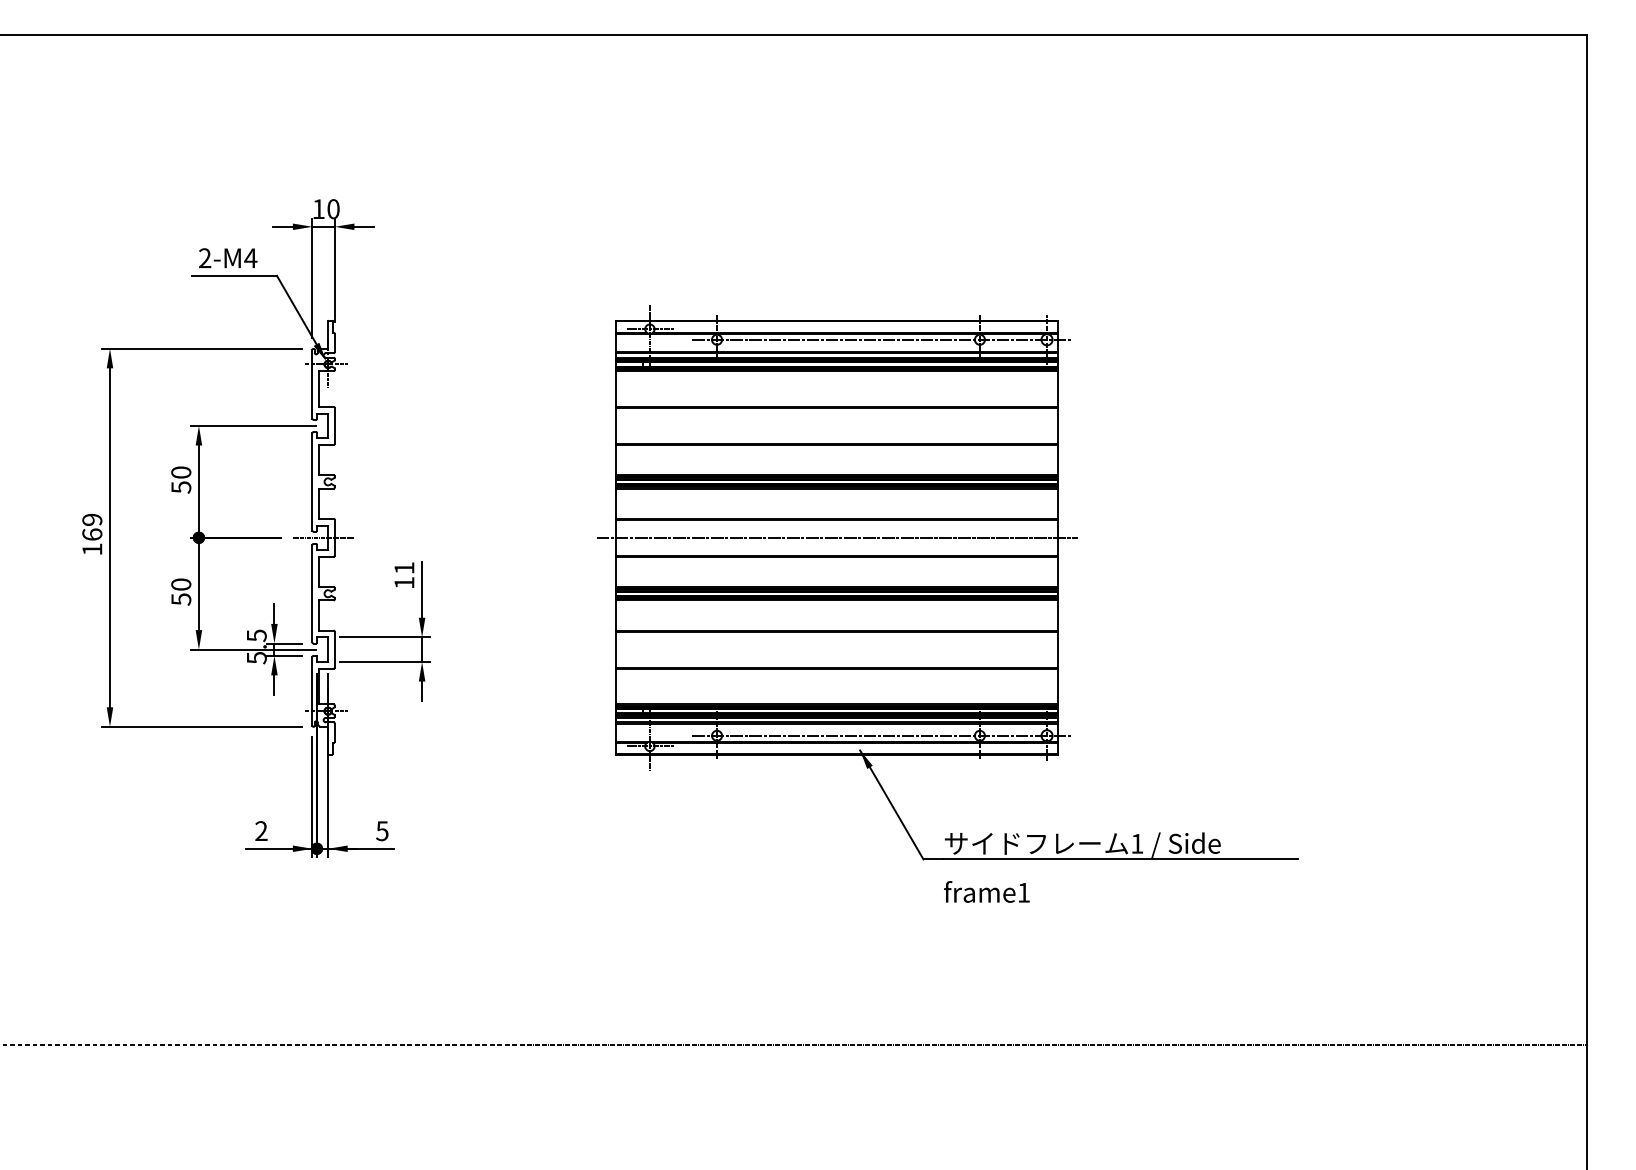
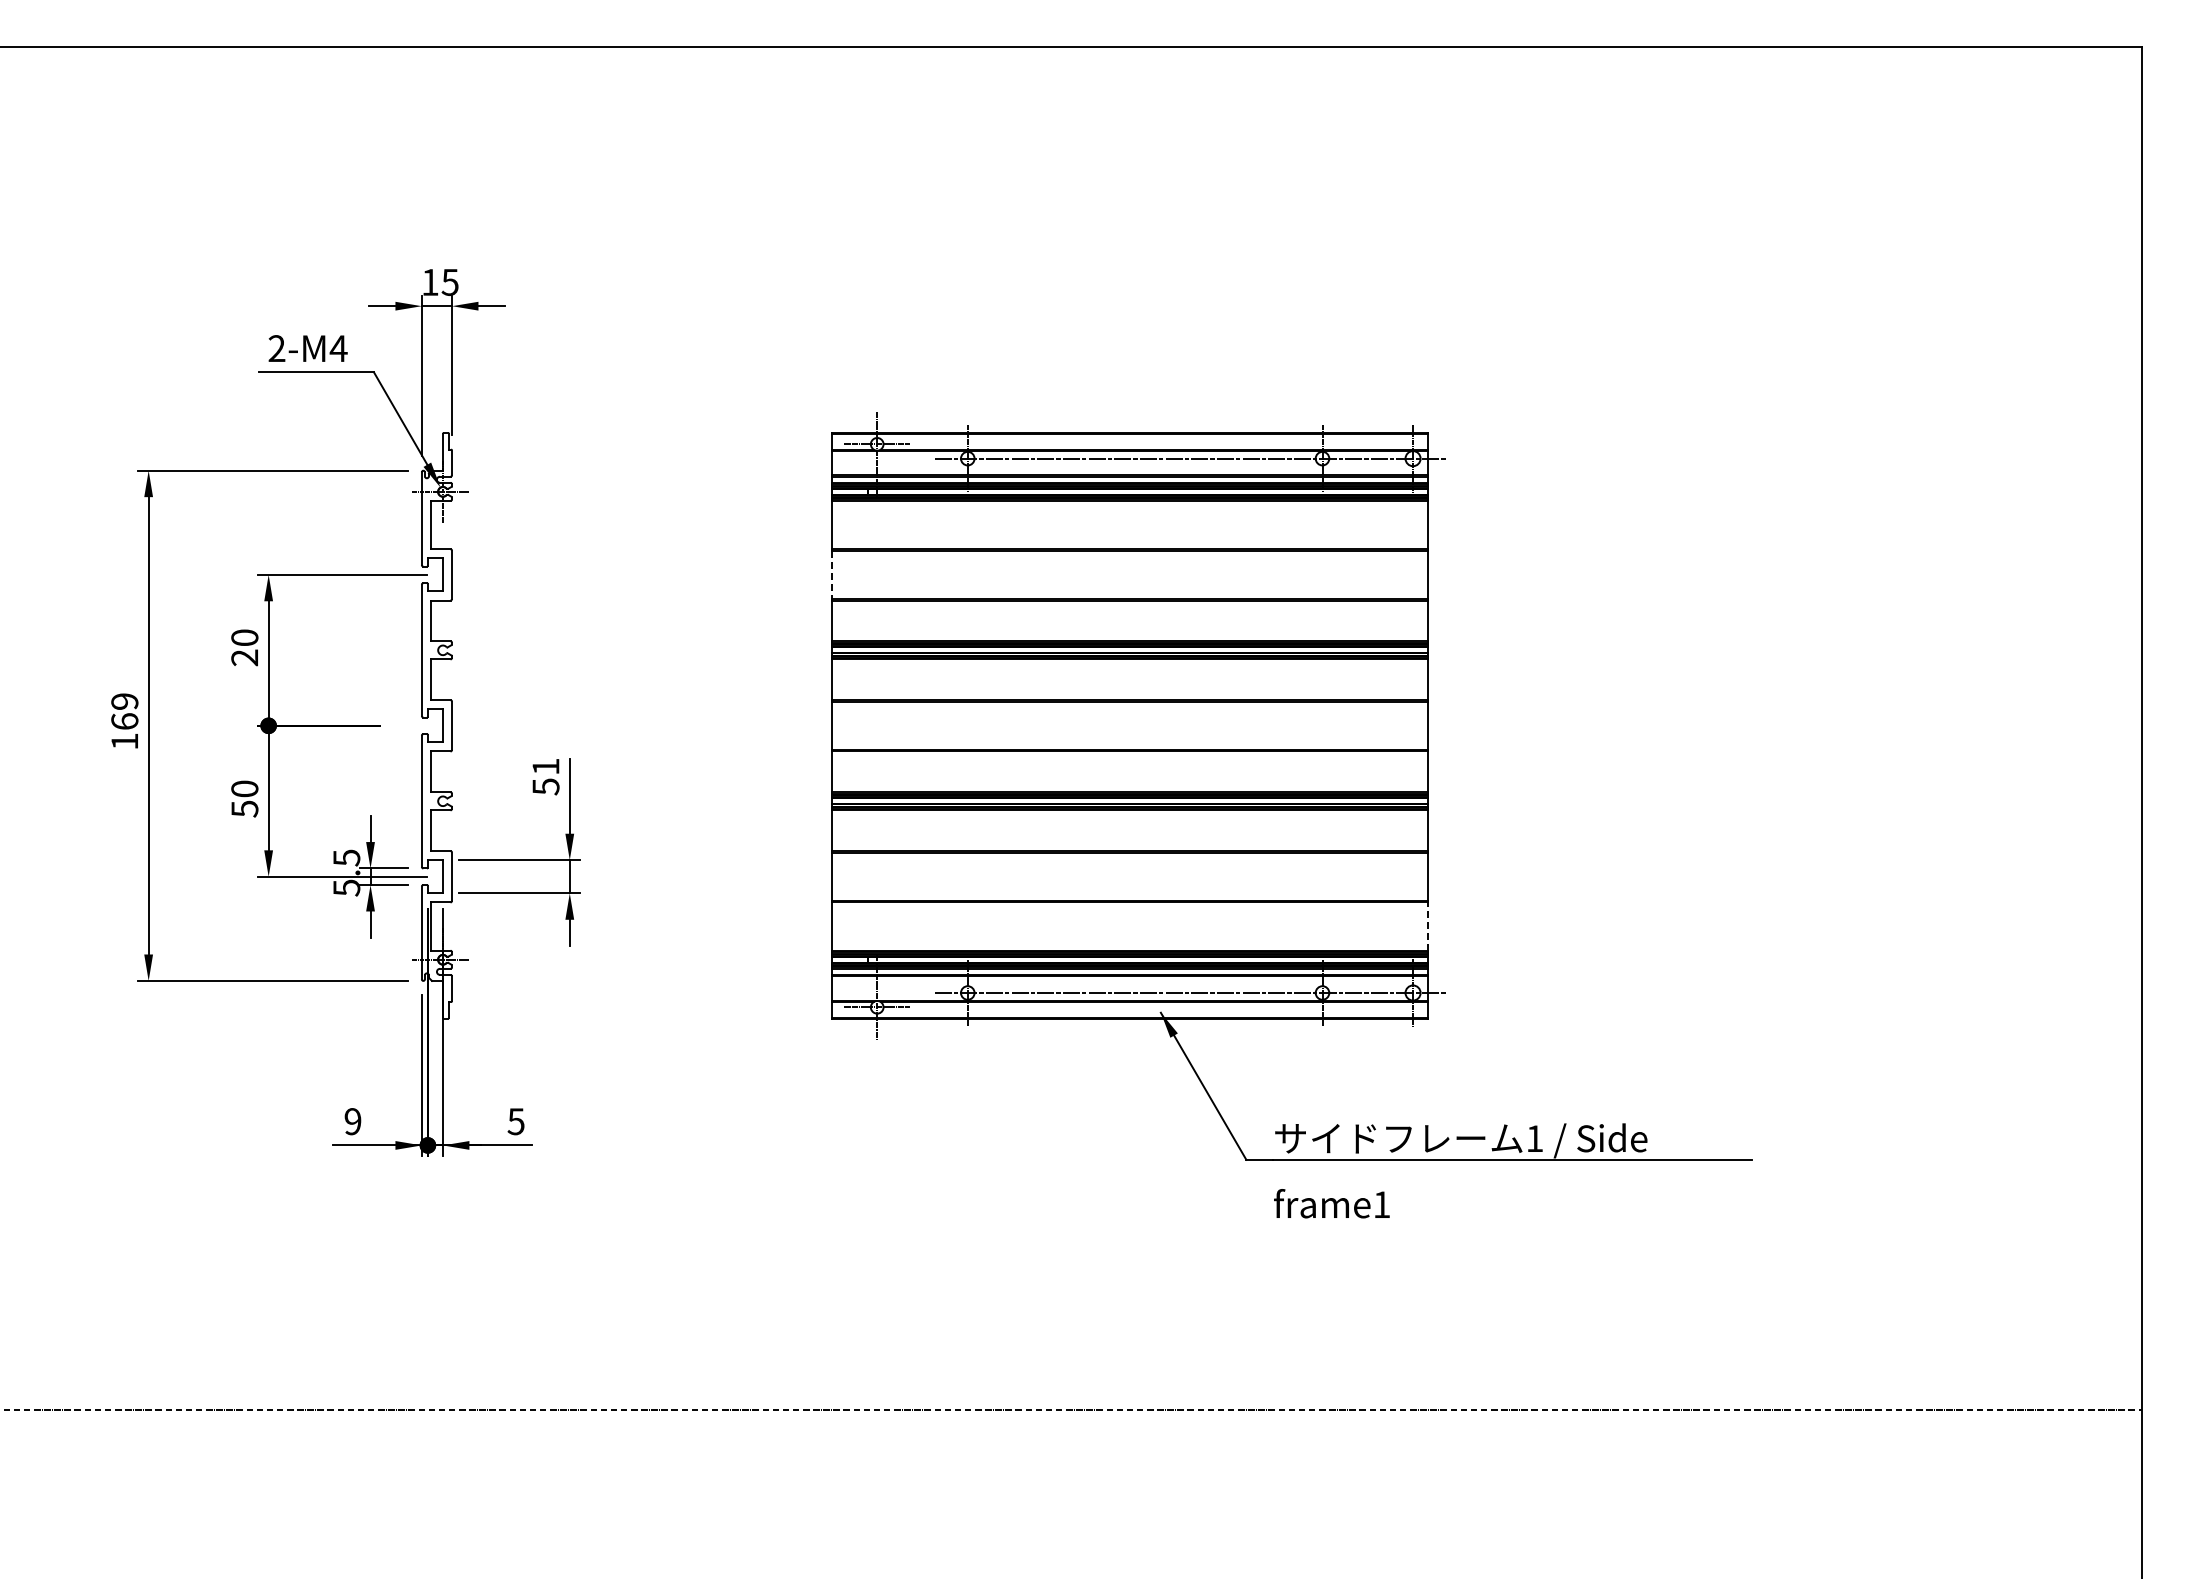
text: (332, 208) -> (449, 281), 10 -> 15
line: (616, 426) -> (831, 575), solid -> dashed
text: (181, 487) -> (244, 657), 50 -> 20
line: (323, 537) -> (436, 725), removed
line: (836, 537) -> (1129, 725), removed
text: (404, 582) -> (545, 786), 11 -> 51
line: (1058, 686) -> (1428, 926), solid -> dashed
text: (261, 831) -> (352, 1121), 2 -> 9

